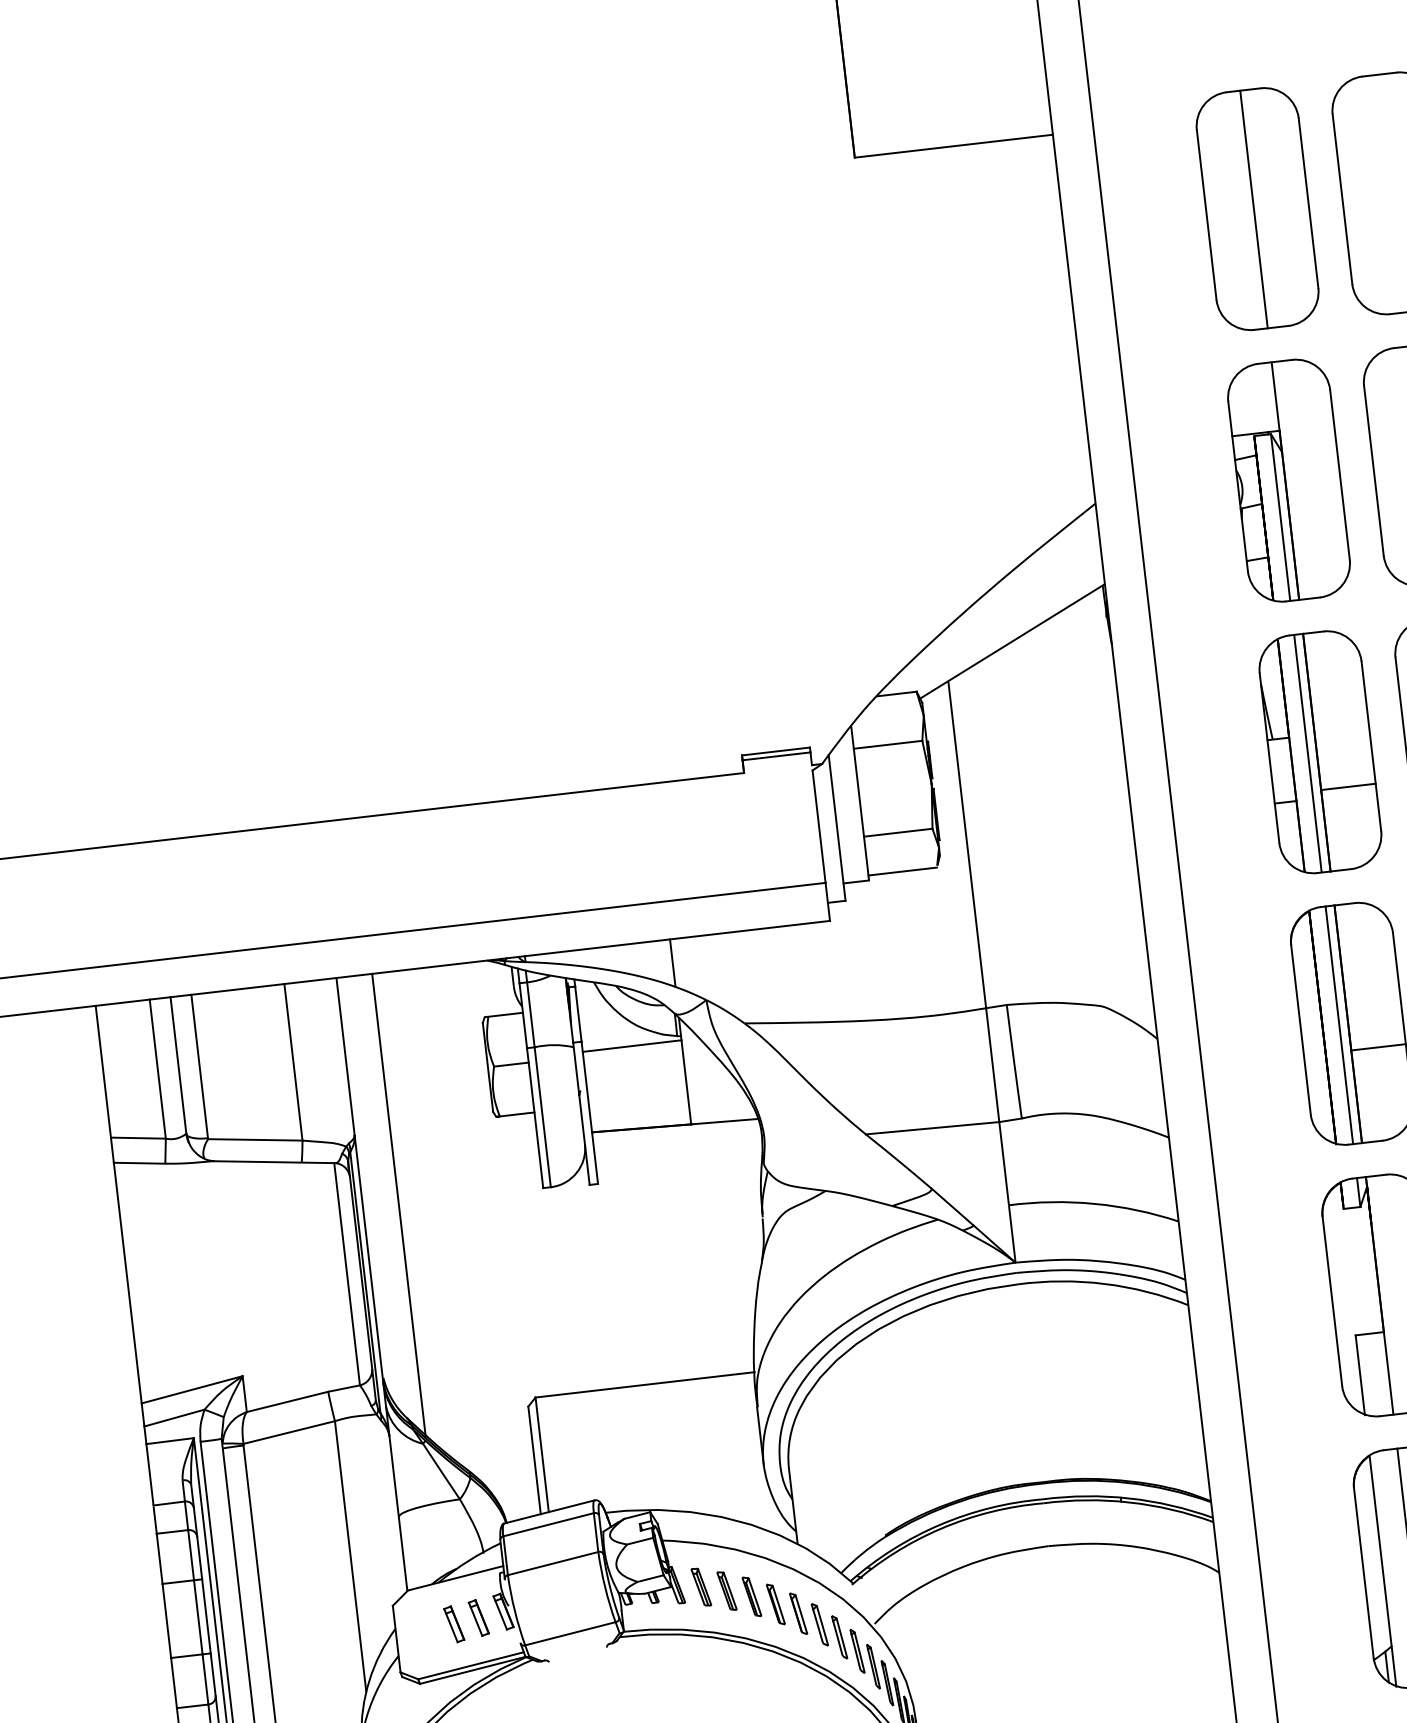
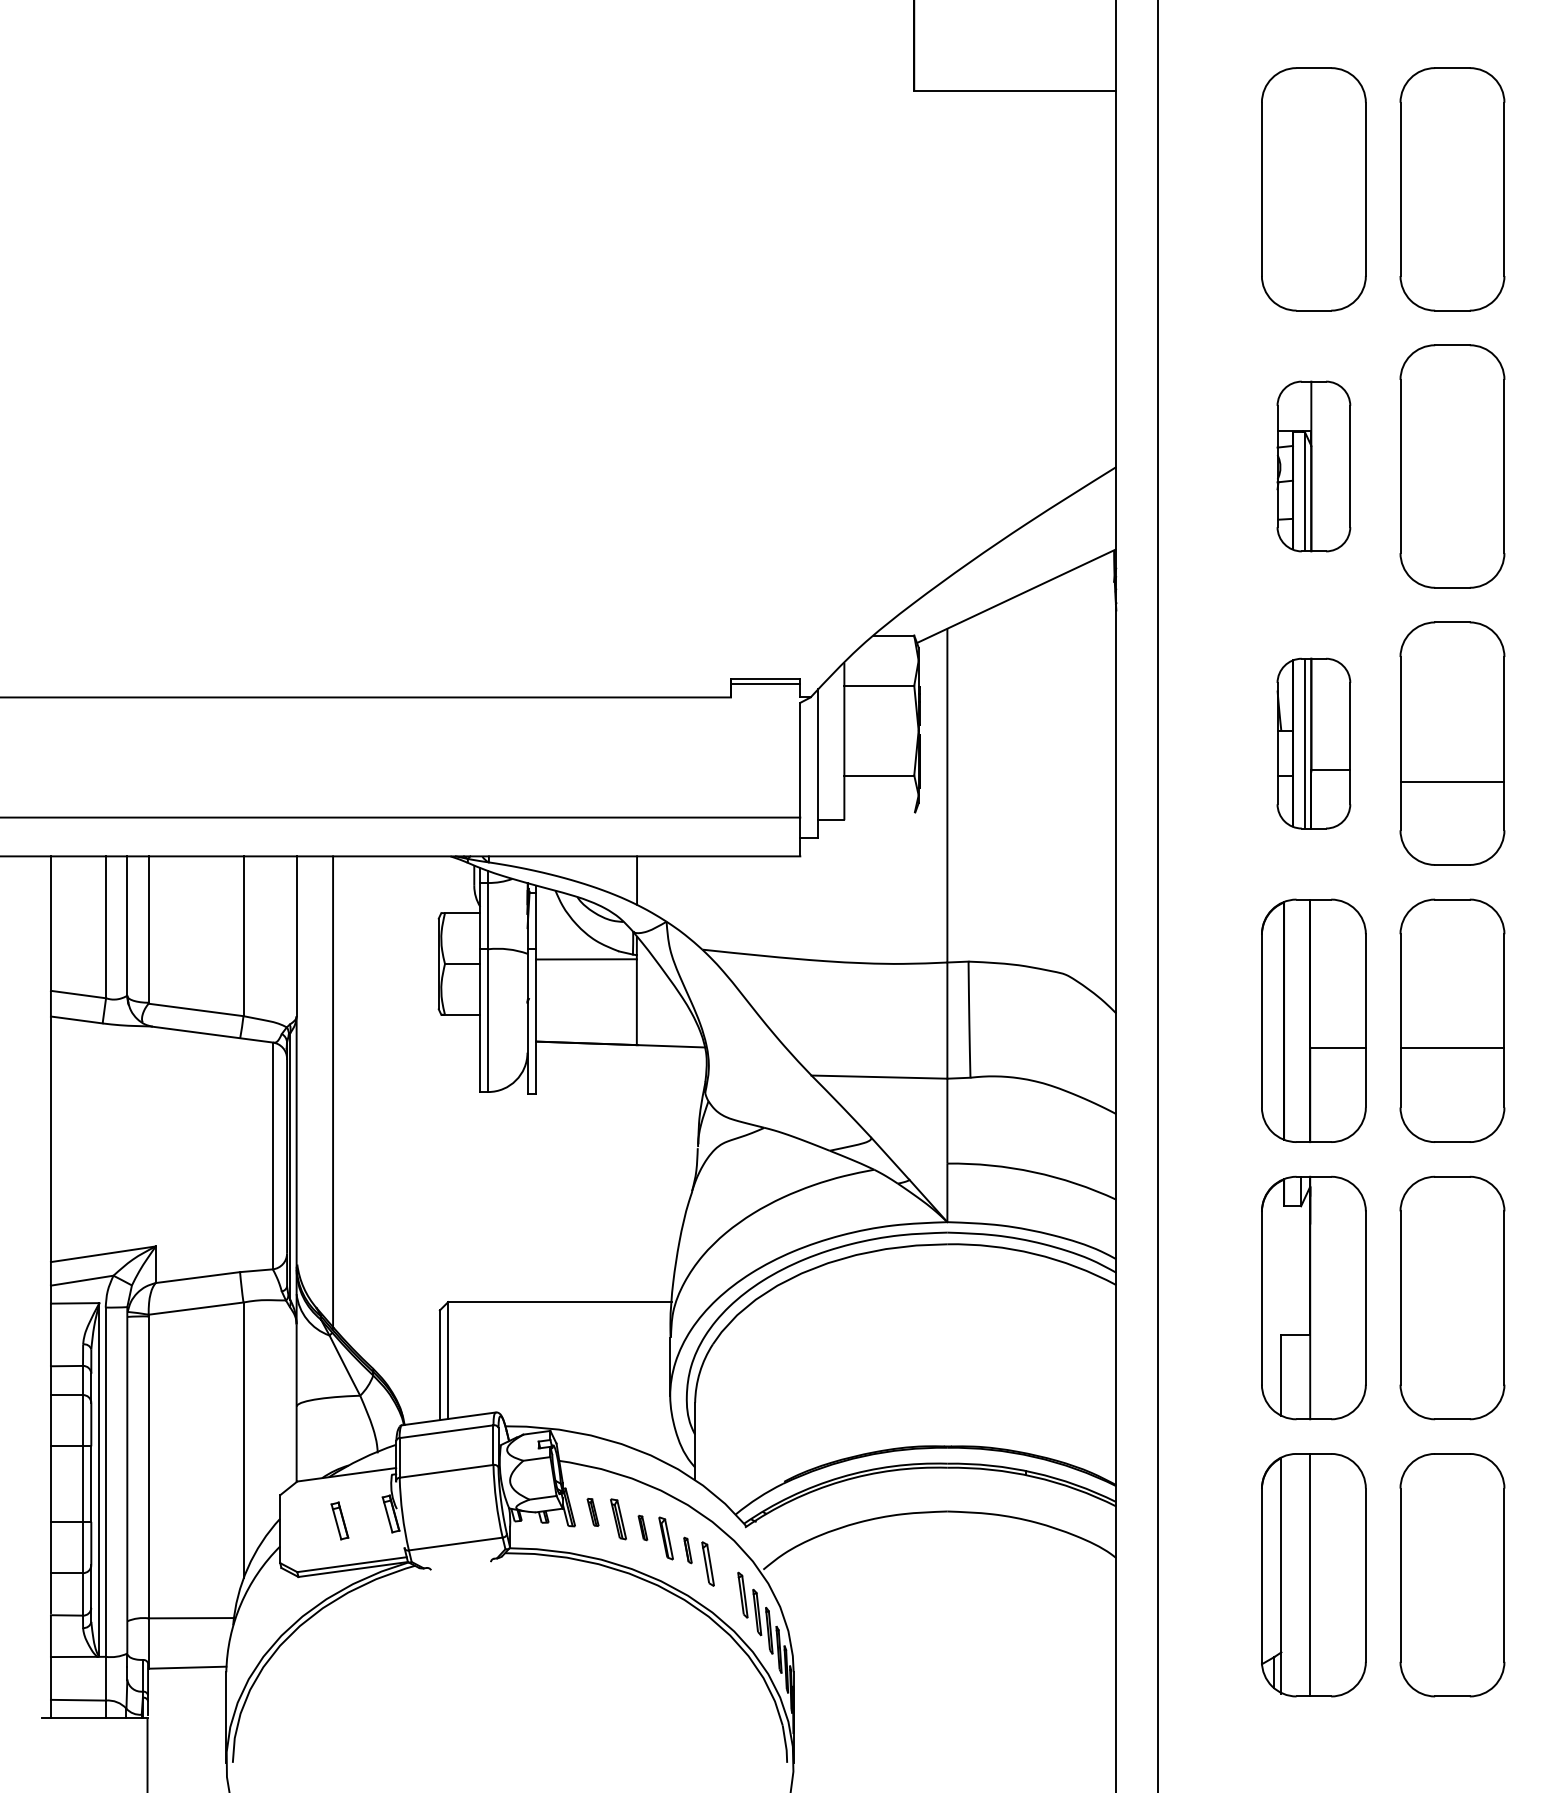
line: (1254, 209) -> (1310, 189), removed
part: (1288, 480) -> (1313, 466), size x0.7
part: (1320, 752) -> (1313, 743), size x0.7
line: (902, 871) -> (879, 815), removed
line: (1339, 1024) -> (1301, 1020), removed
part: (700, 1587) -> (592, 1512), size x0.7
part: (751, 1596) -> (642, 1527), size x0.6
part: (798, 1613) -> (687, 1550), size x0.6
part: (478, 1618) -> (365, 1517), removed
part: (839, 1636) -> (726, 1578), removed

